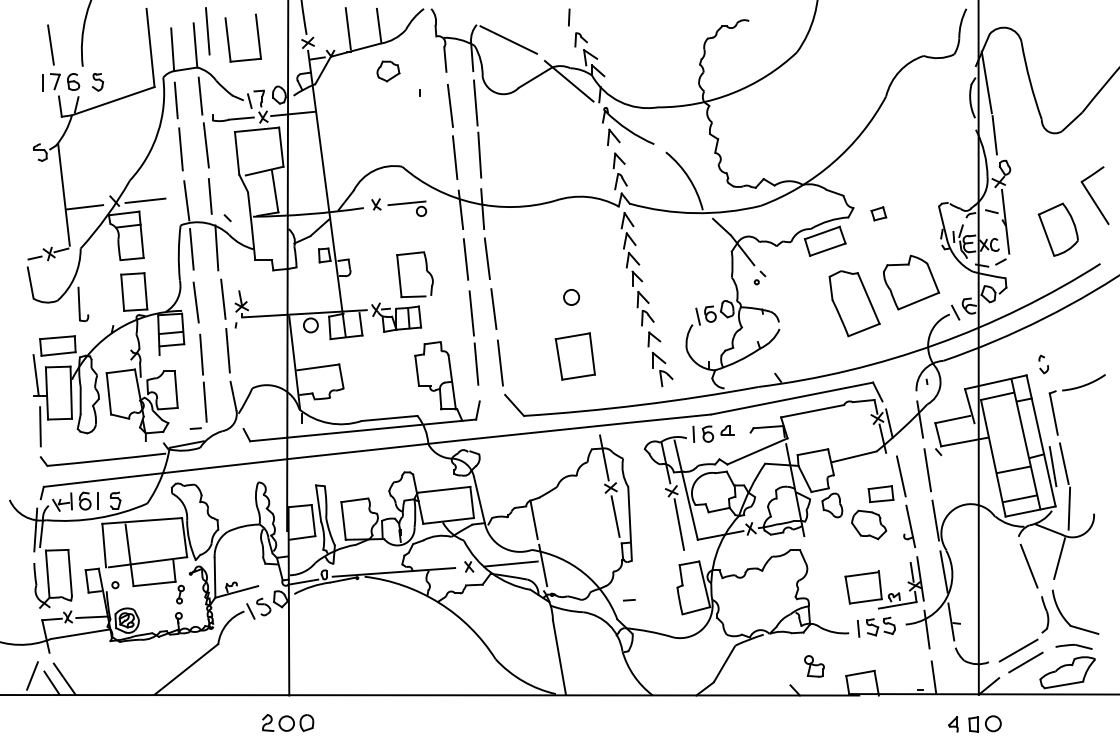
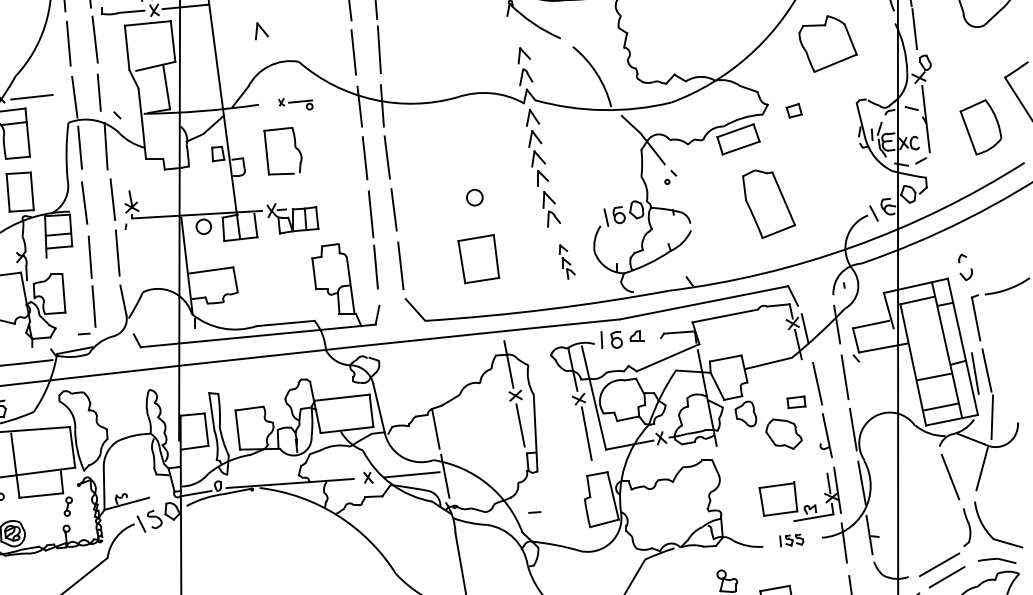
part: (613, 136) -> (261, 30), moved
part: (399, 207) -> (295, 104), size x0.6
part: (426, 271) -> (294, 147), moved
part: (911, 282) -> (828, 43), moved
part: (660, 359) -> (567, 262), size x0.6
part: (1043, 364) -> (965, 267), size x1.4
part: (880, 494) -> (795, 402), size x0.7
part: (876, 626) -> (791, 539), size x0.6

